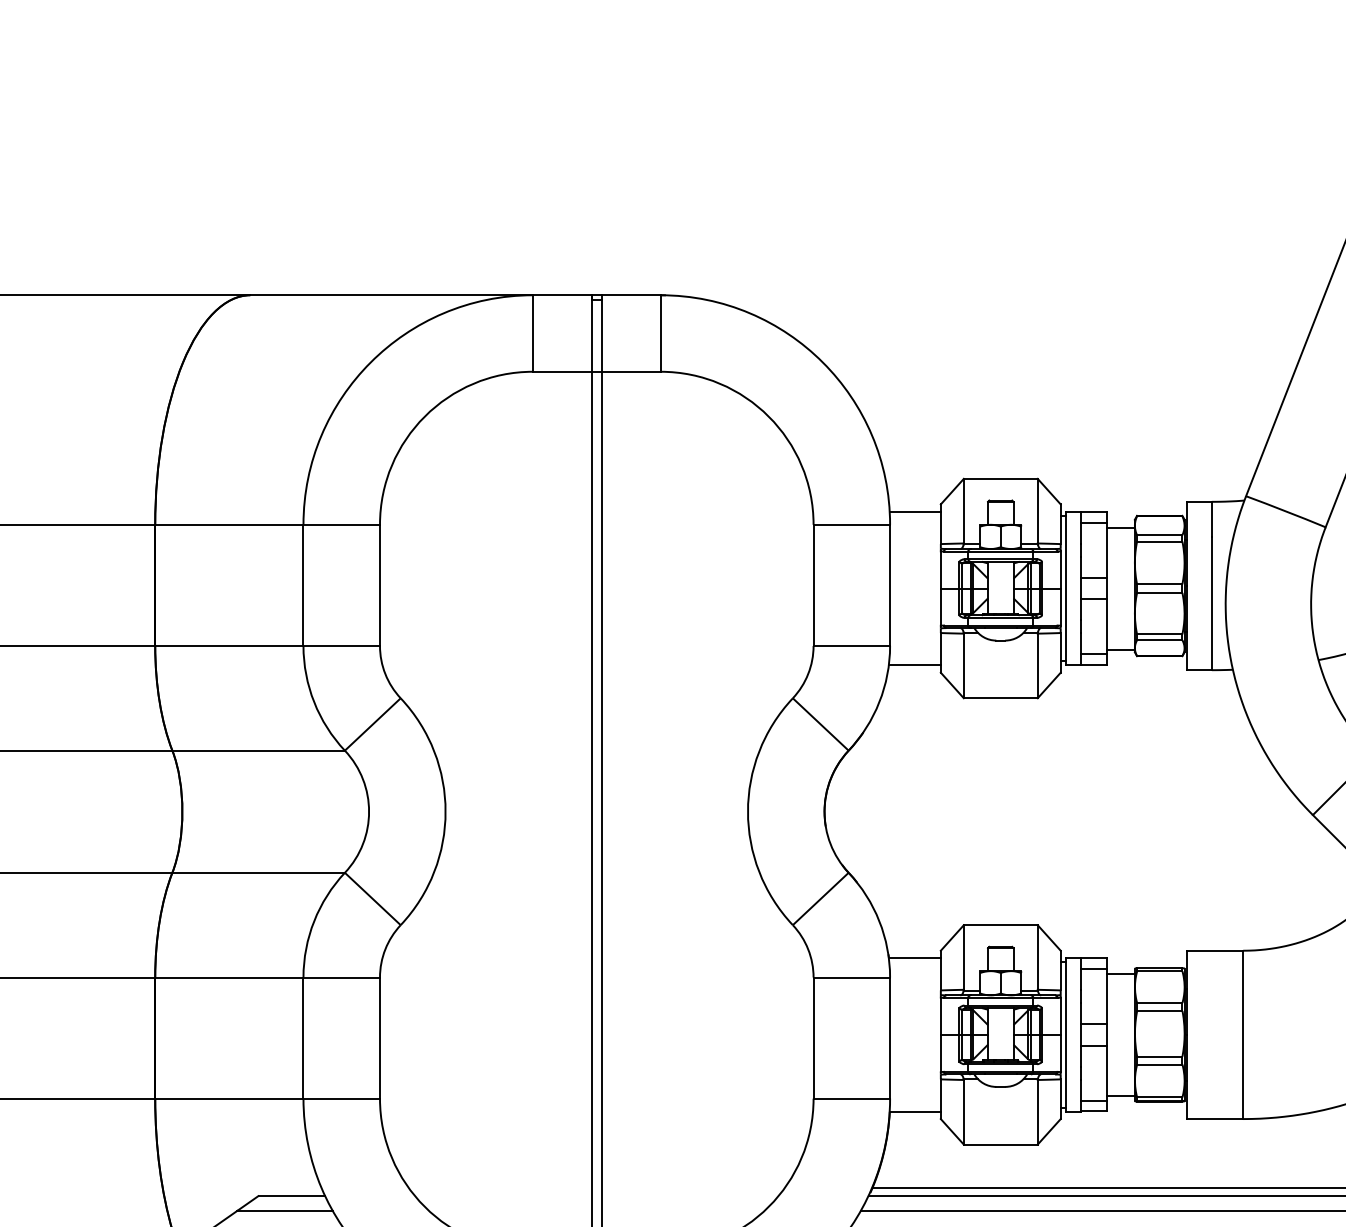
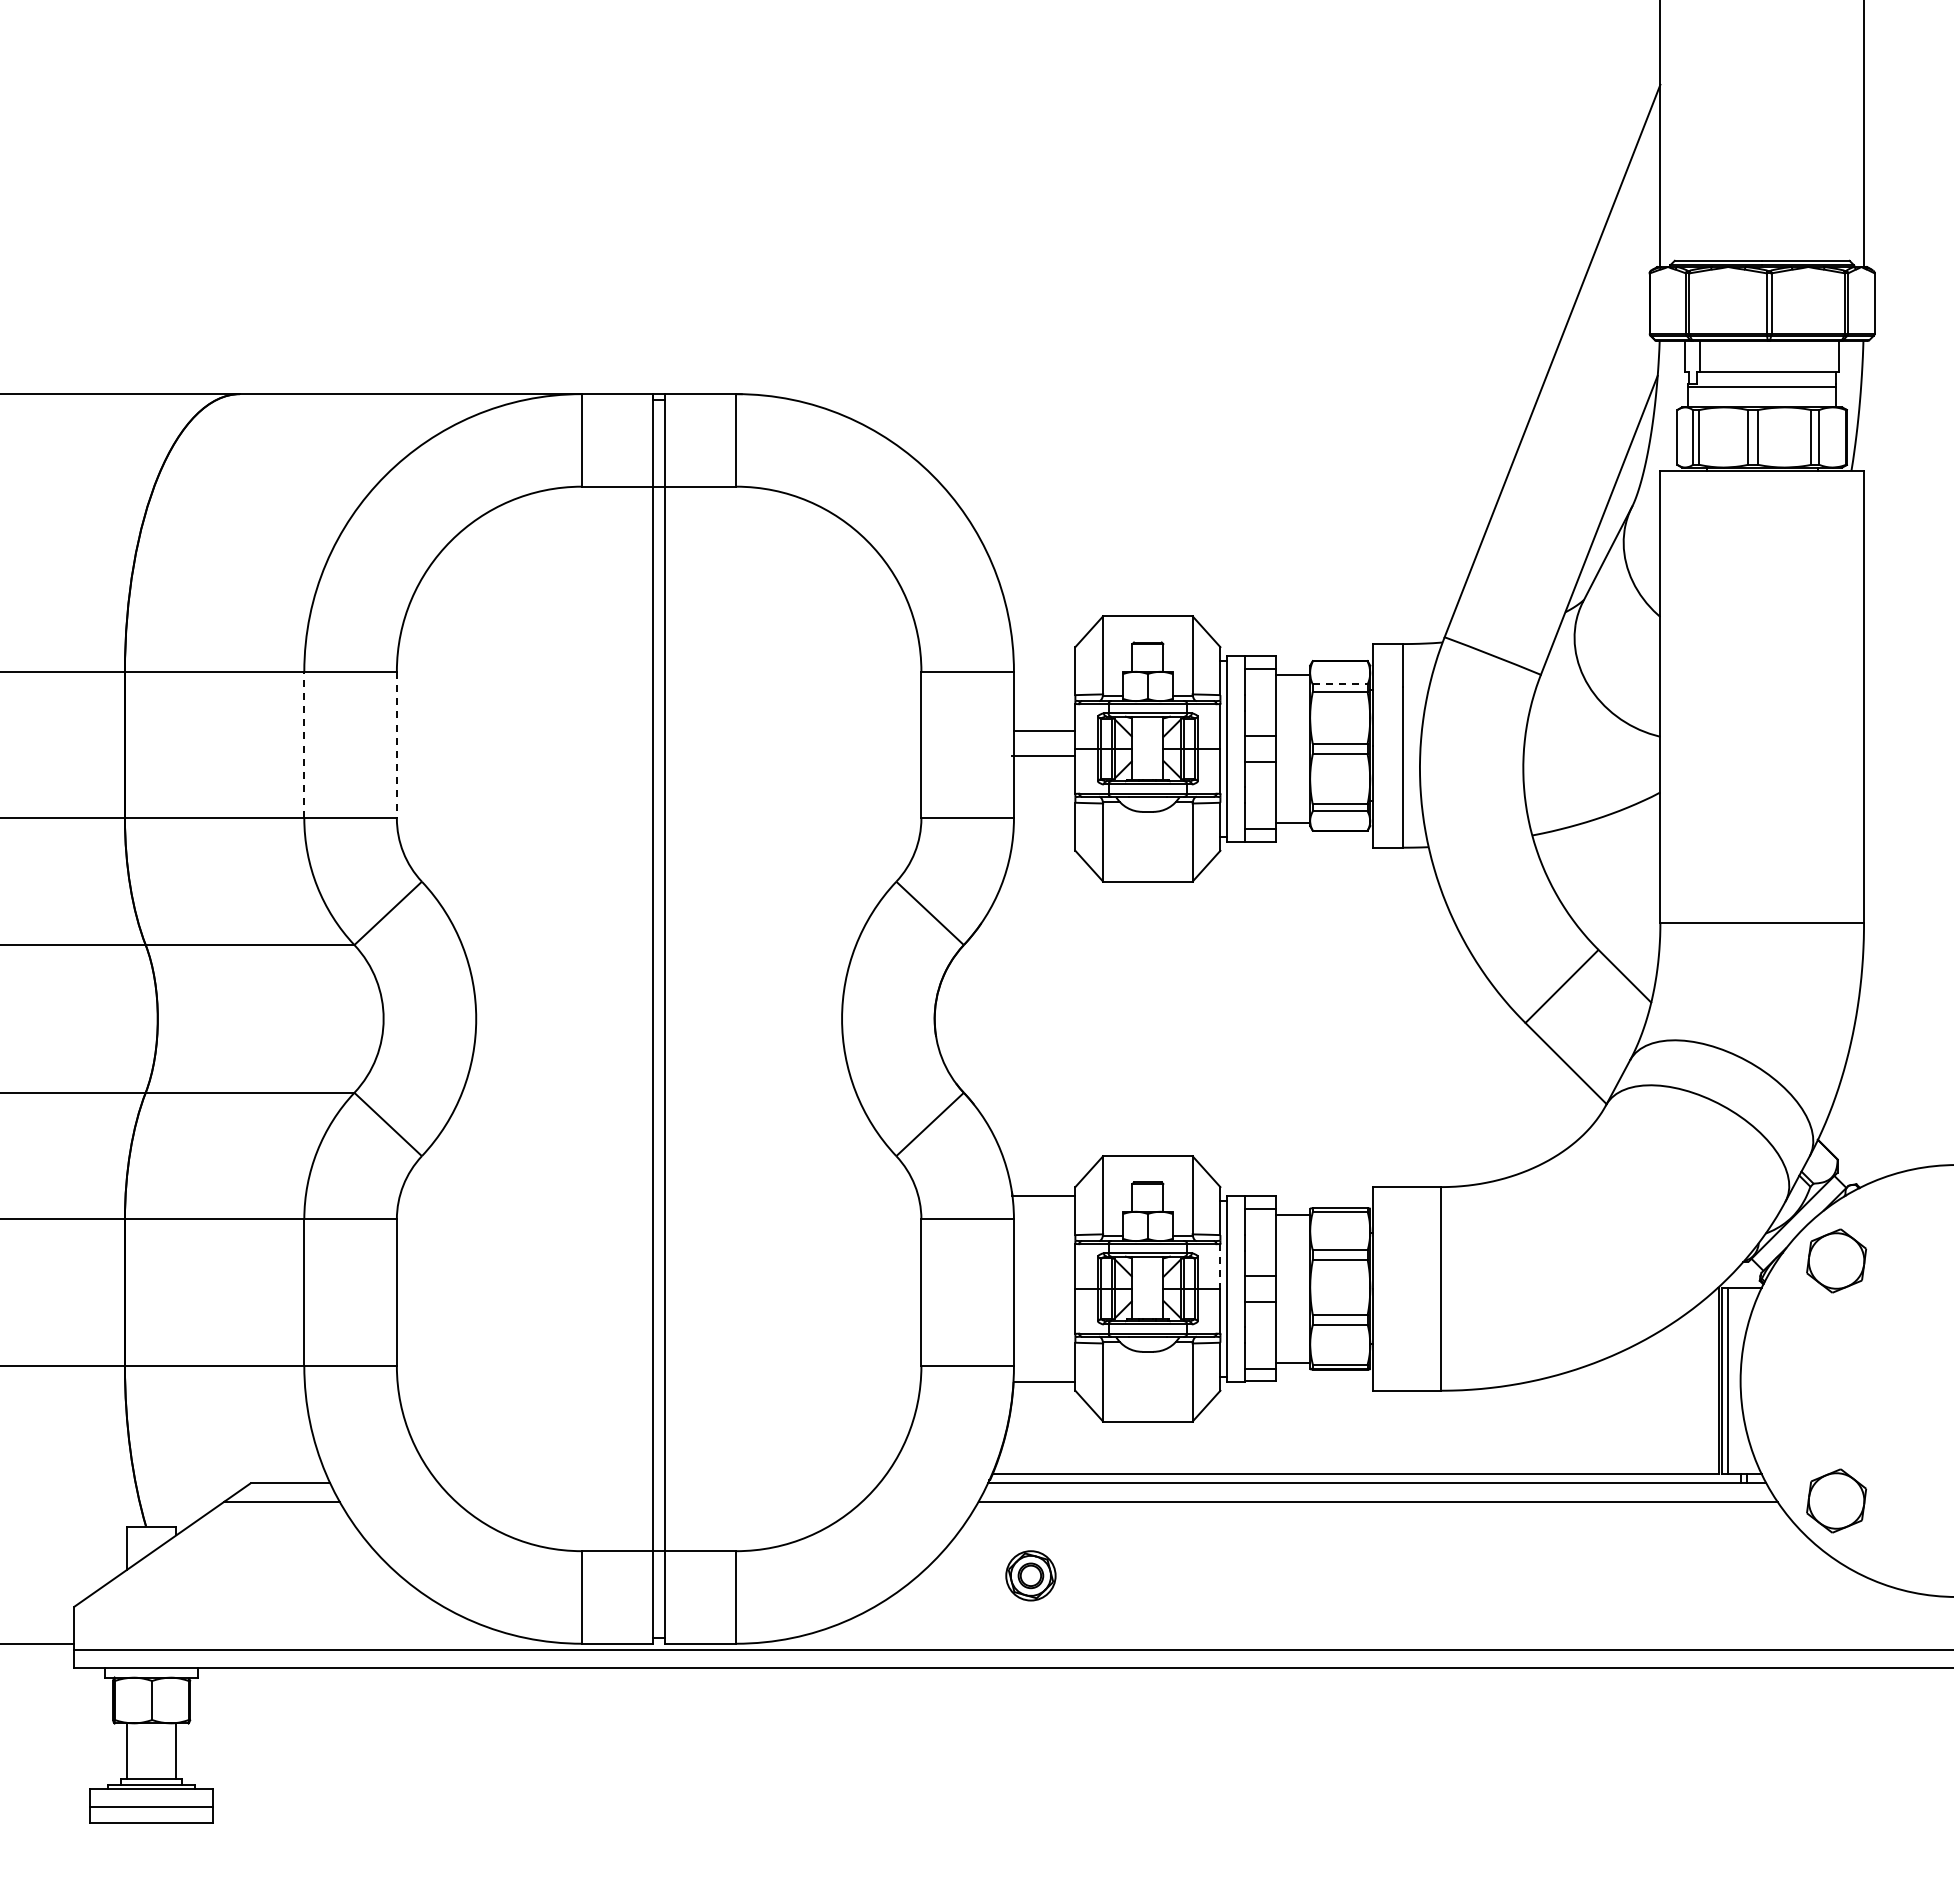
line: (915, 511) -> (1044, 730), moved
line: (1159, 535) -> (1340, 684), solid -> dashed
line: (303, 584) -> (304, 744), solid -> dashed
line: (379, 585) -> (396, 745), solid -> dashed
line: (914, 665) -> (1043, 755), moved
line: (1060, 1016) -> (1220, 1266), solid -> dashed

